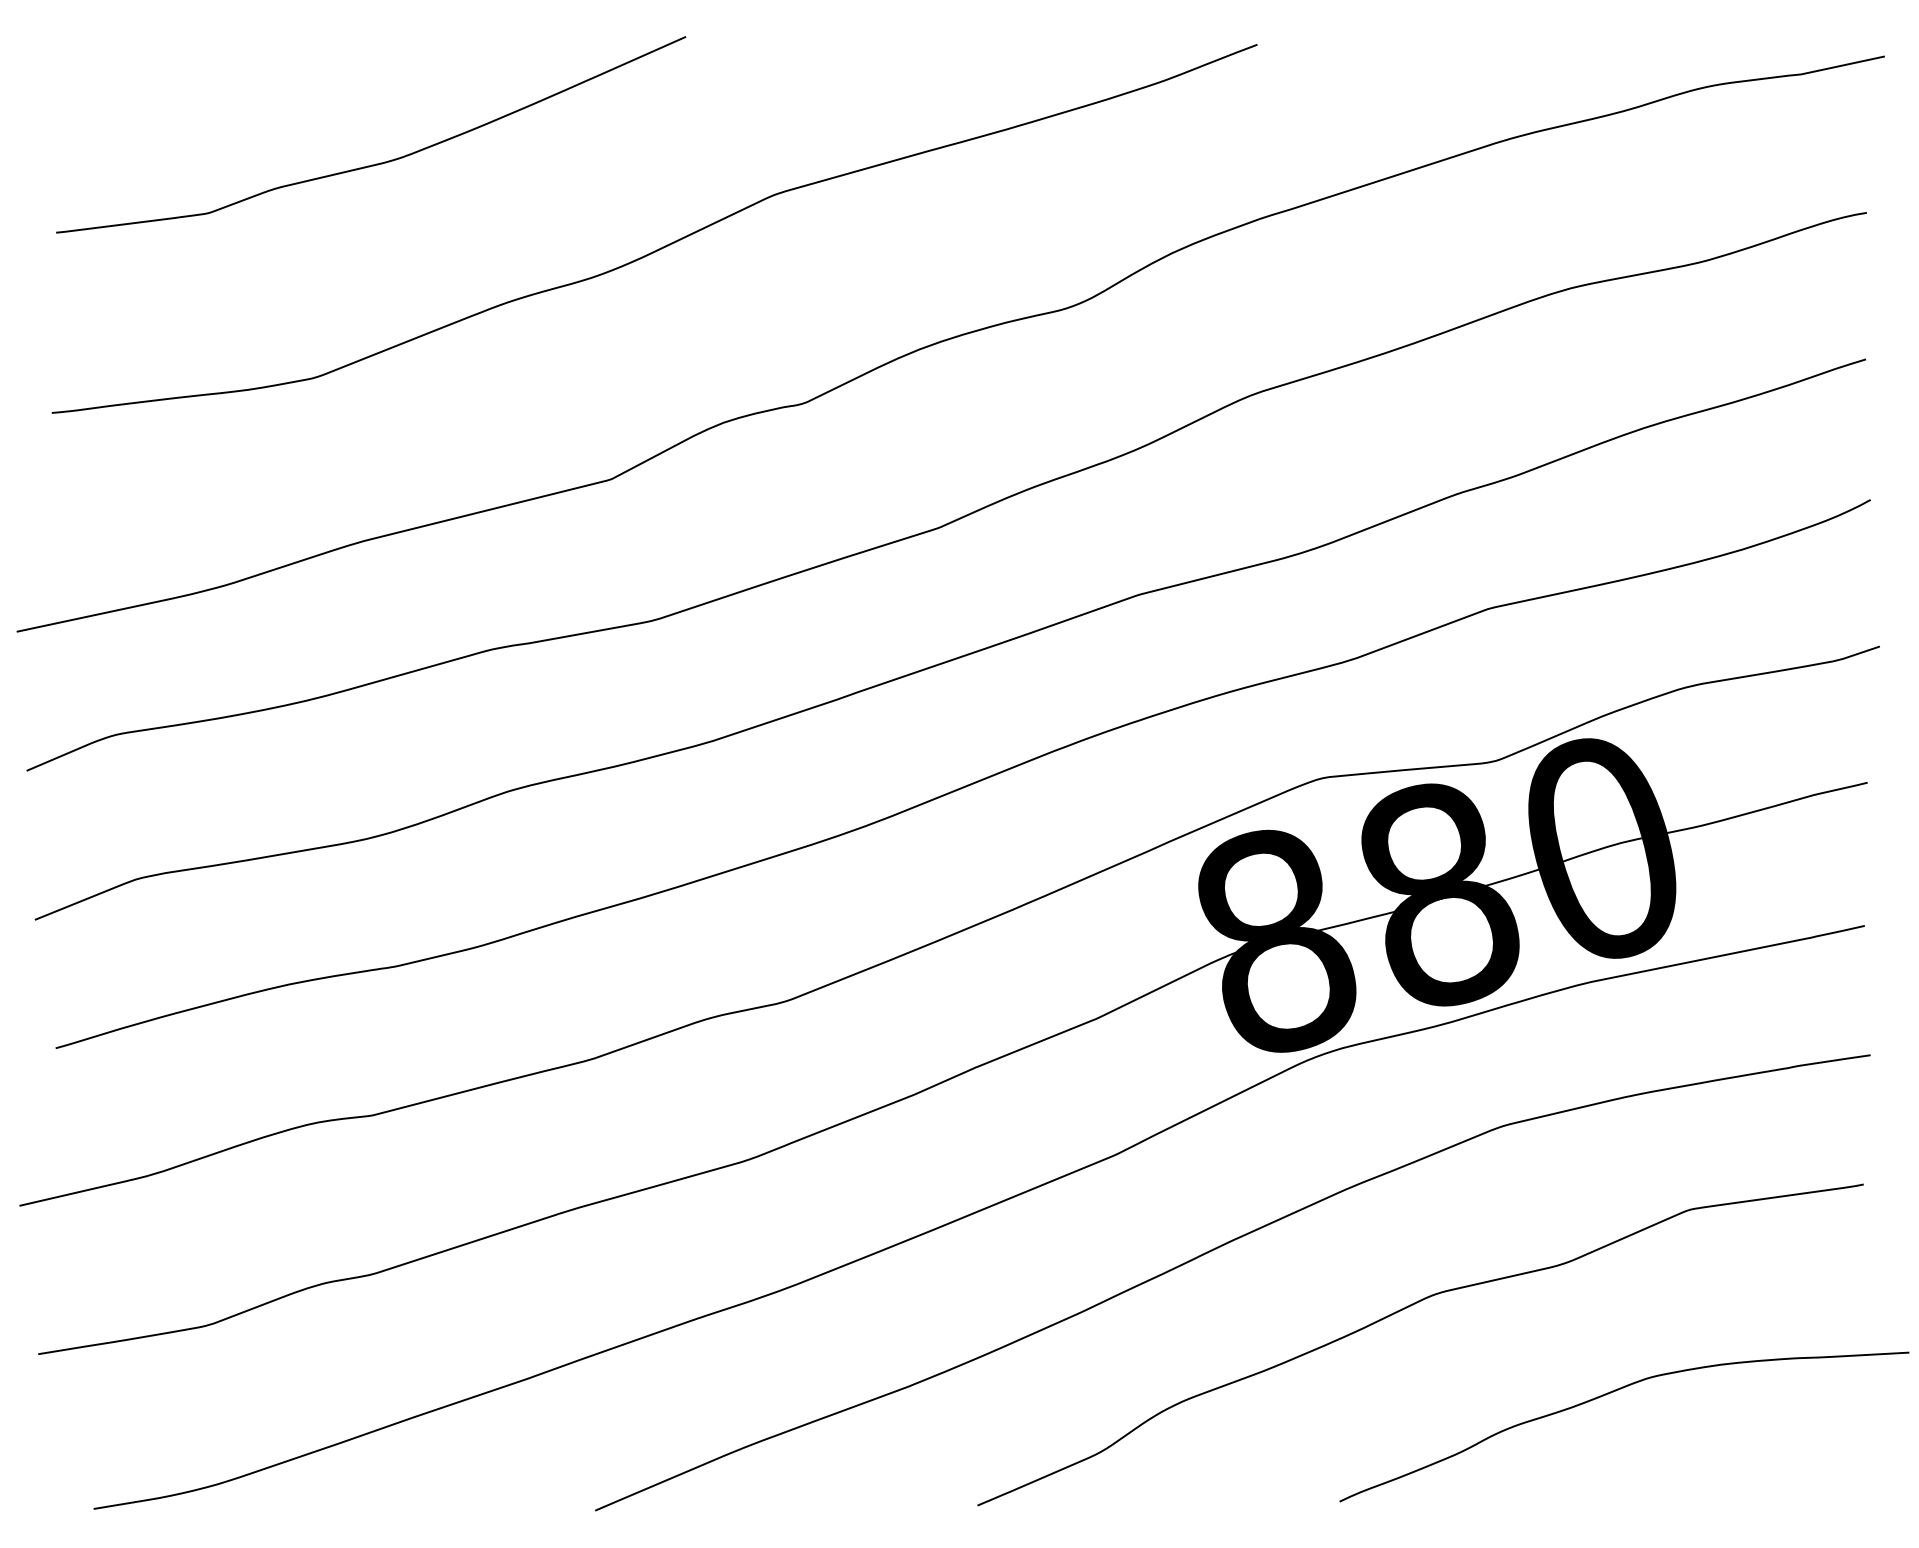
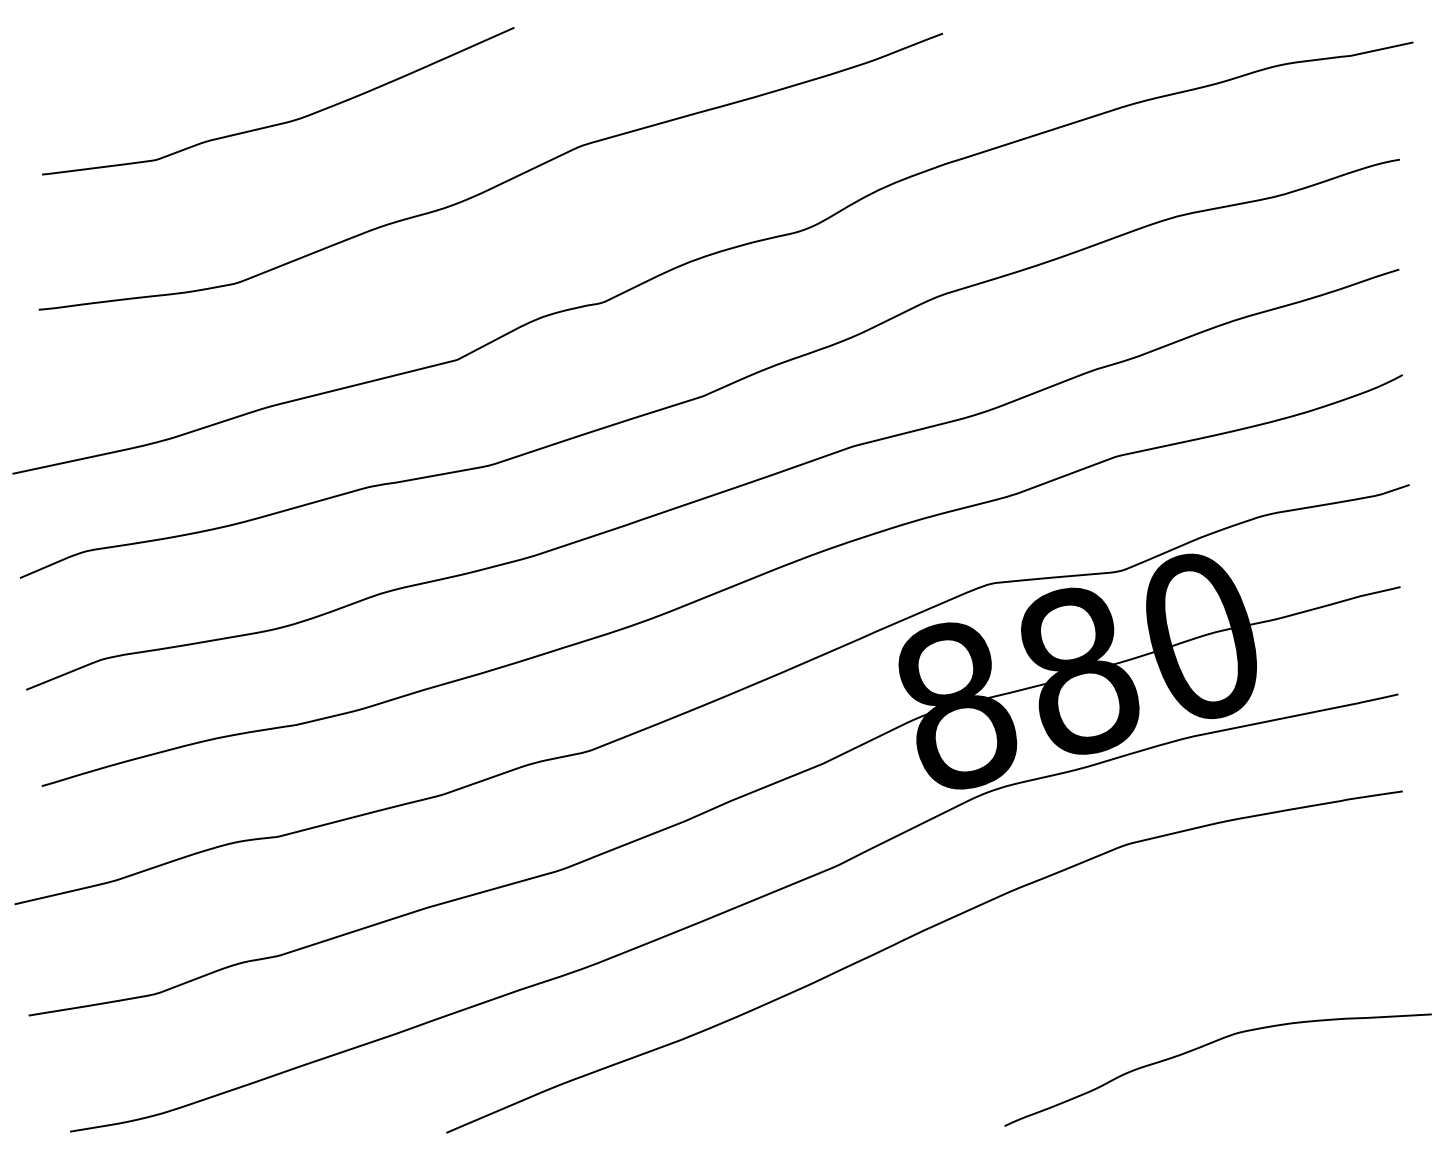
curve: (1402, 1310) -> (1051, 982), removed

